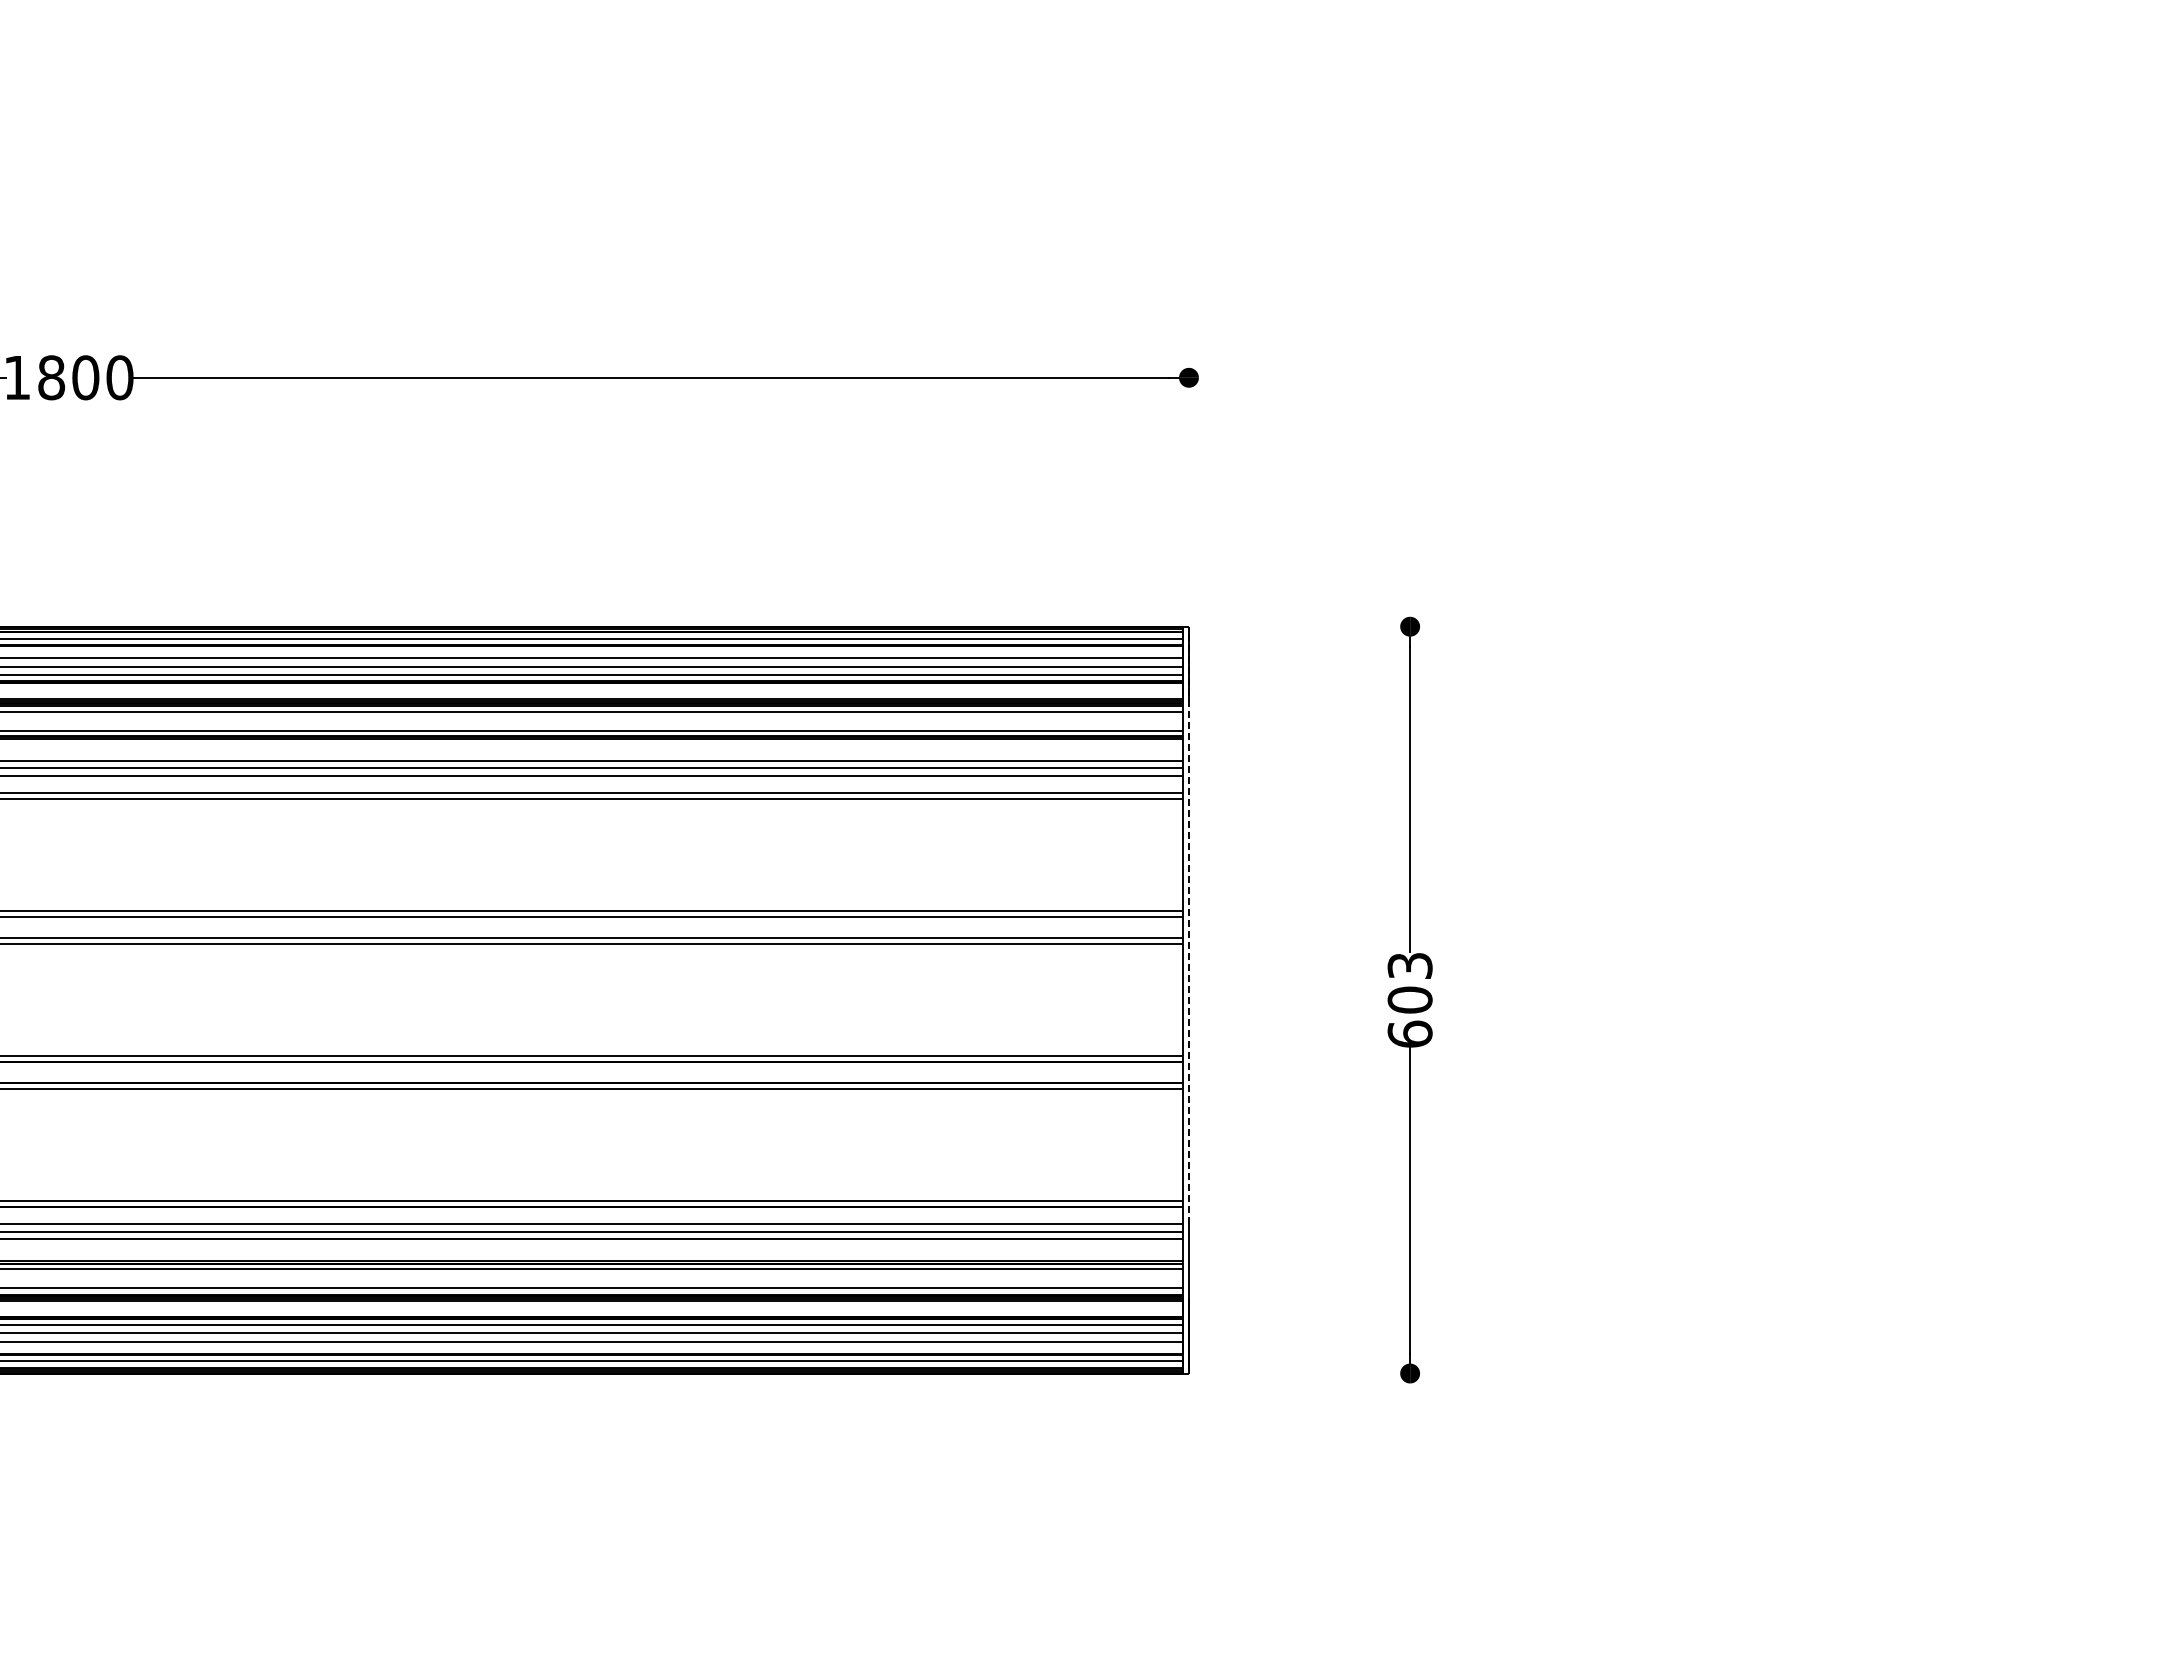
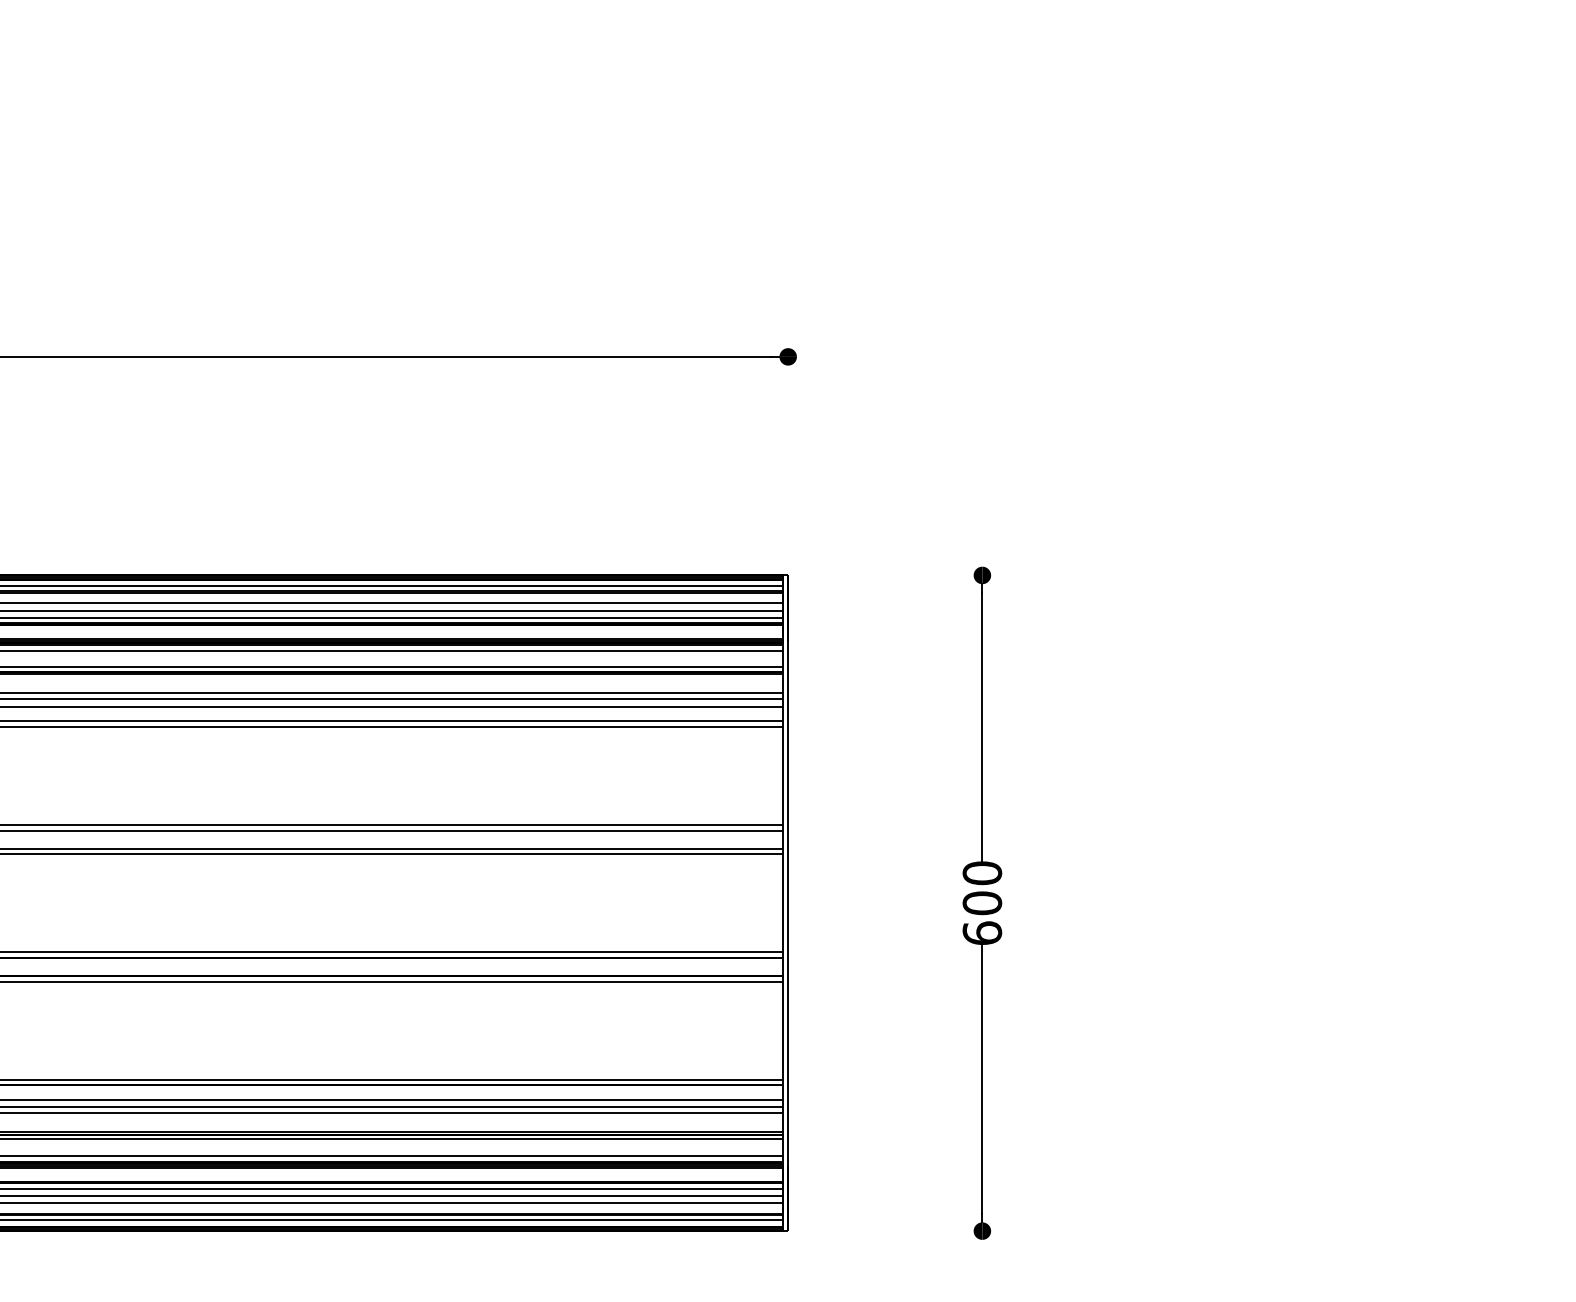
line: (1188, 925) -> (787, 837), dashed -> solid
text: (1409, 965) -> (981, 872), 603 -> 600

